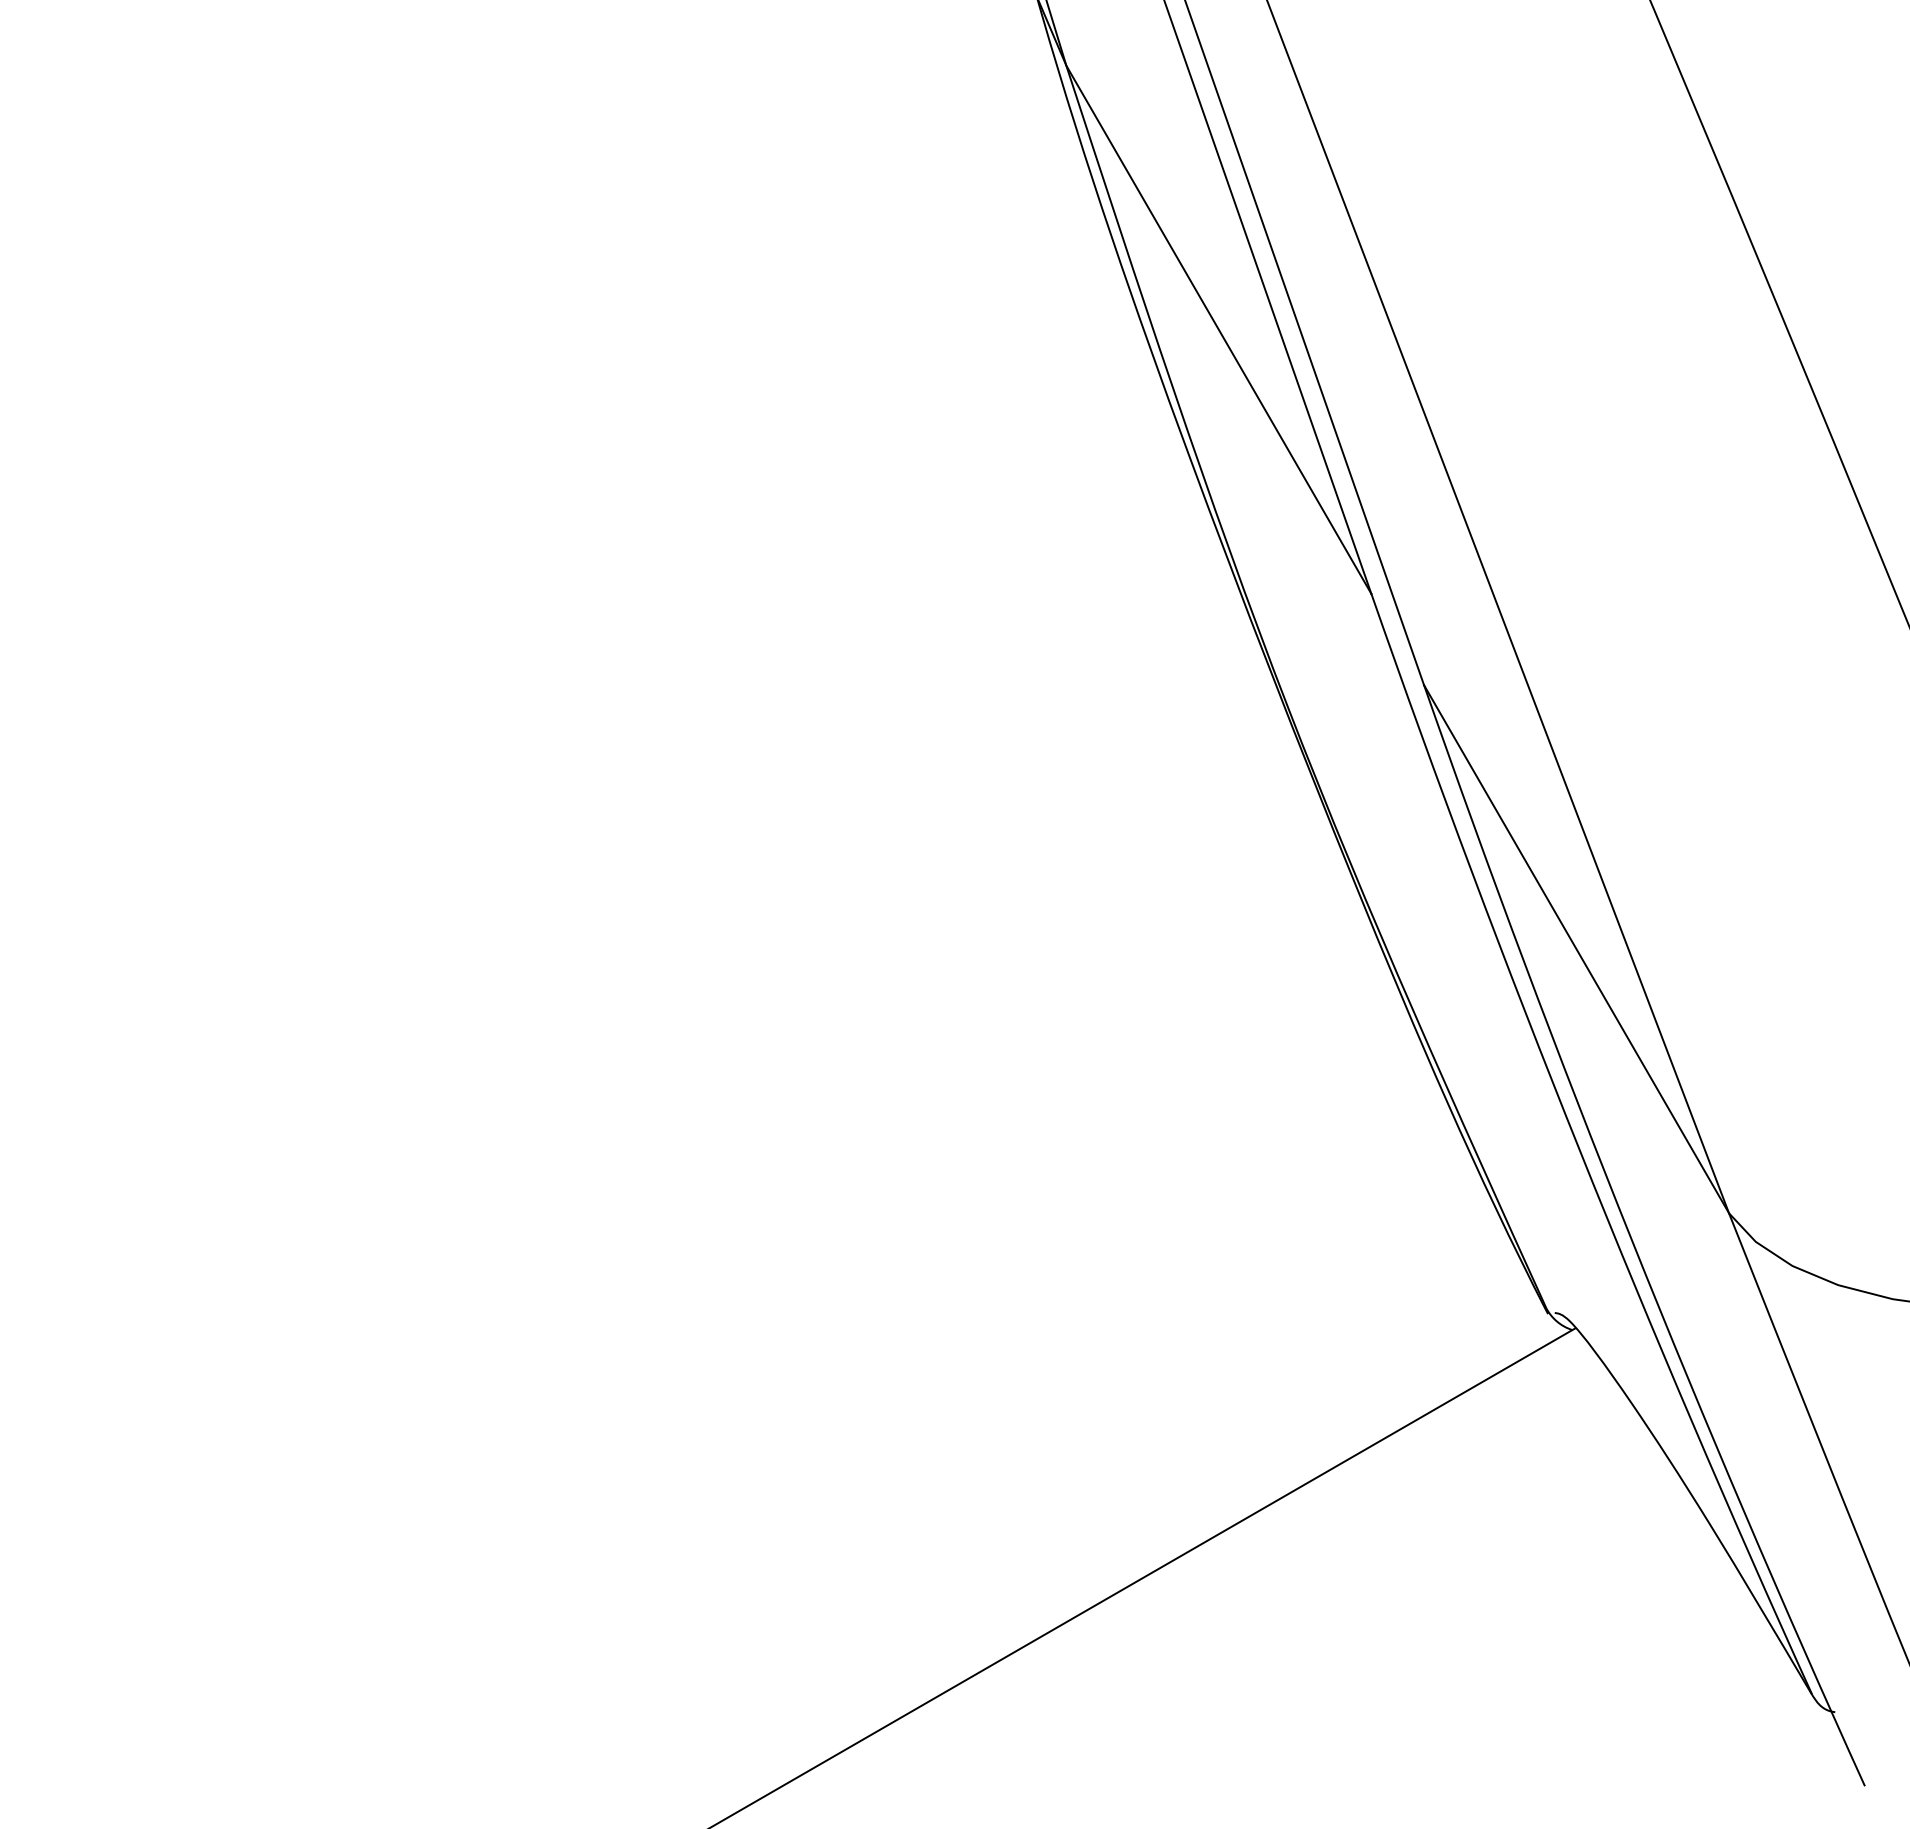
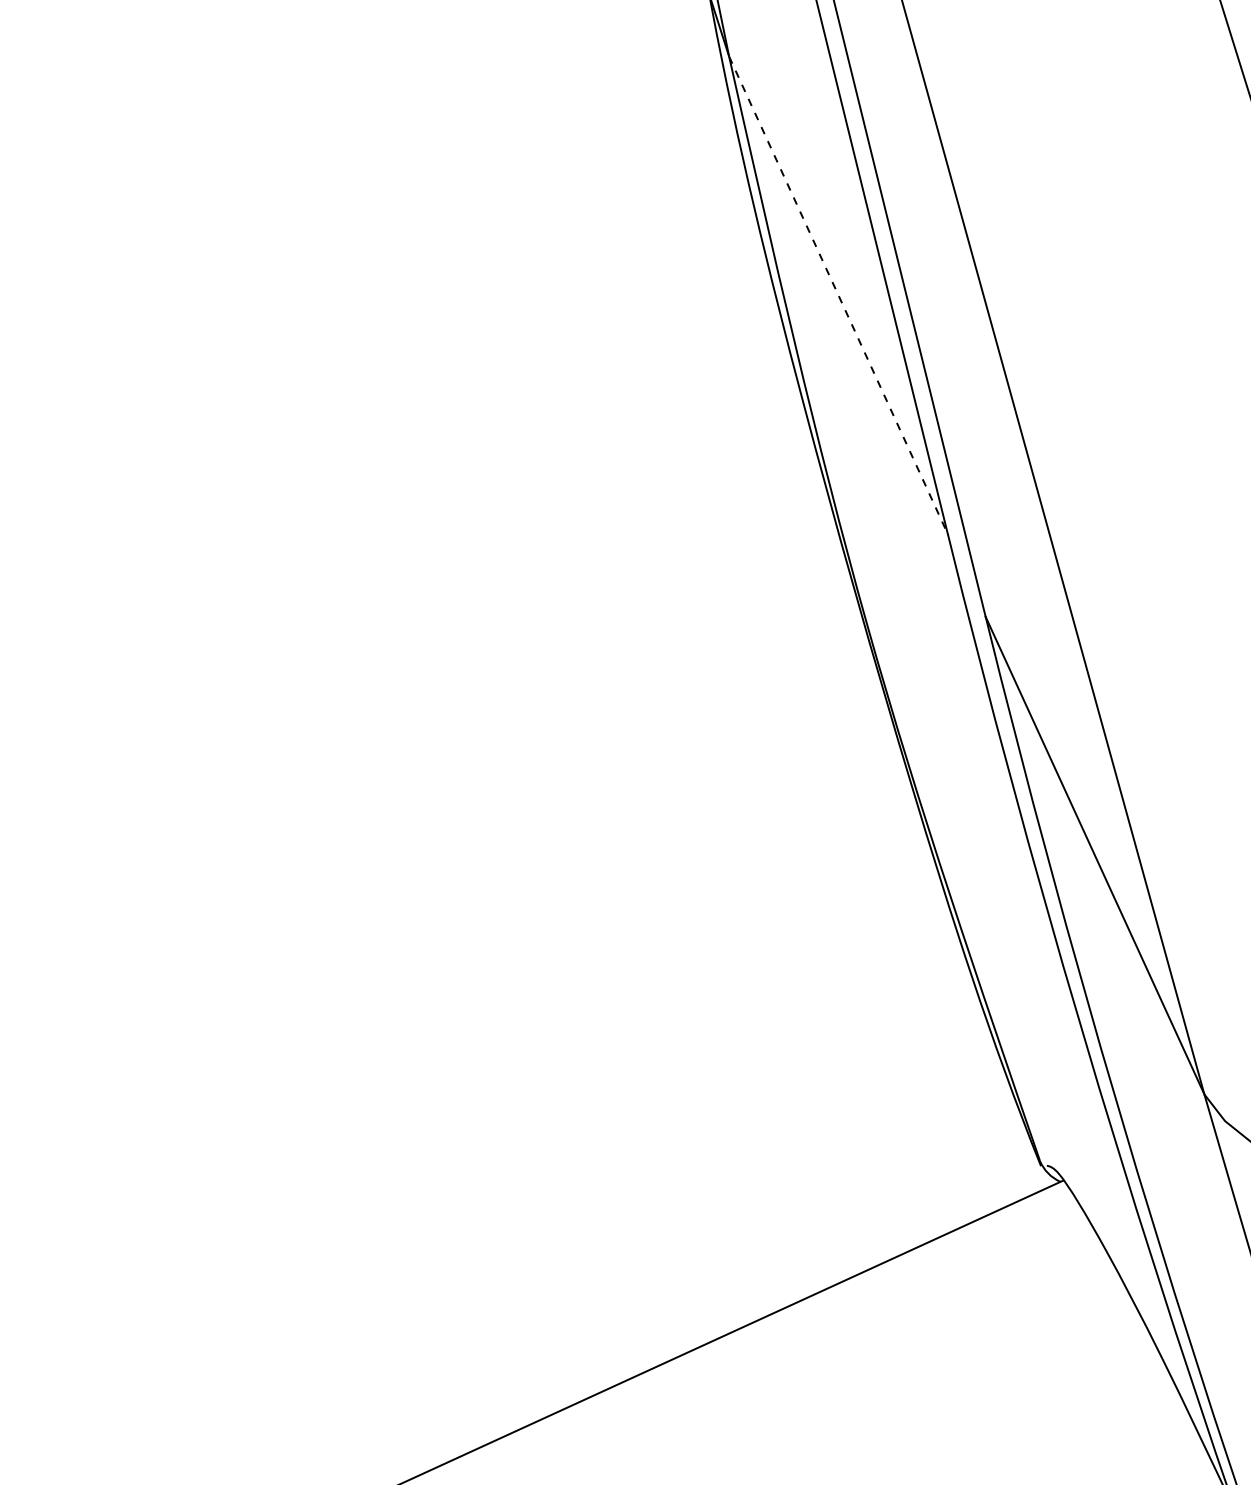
line: (1218, 329) -> (838, 295), solid -> dashed

